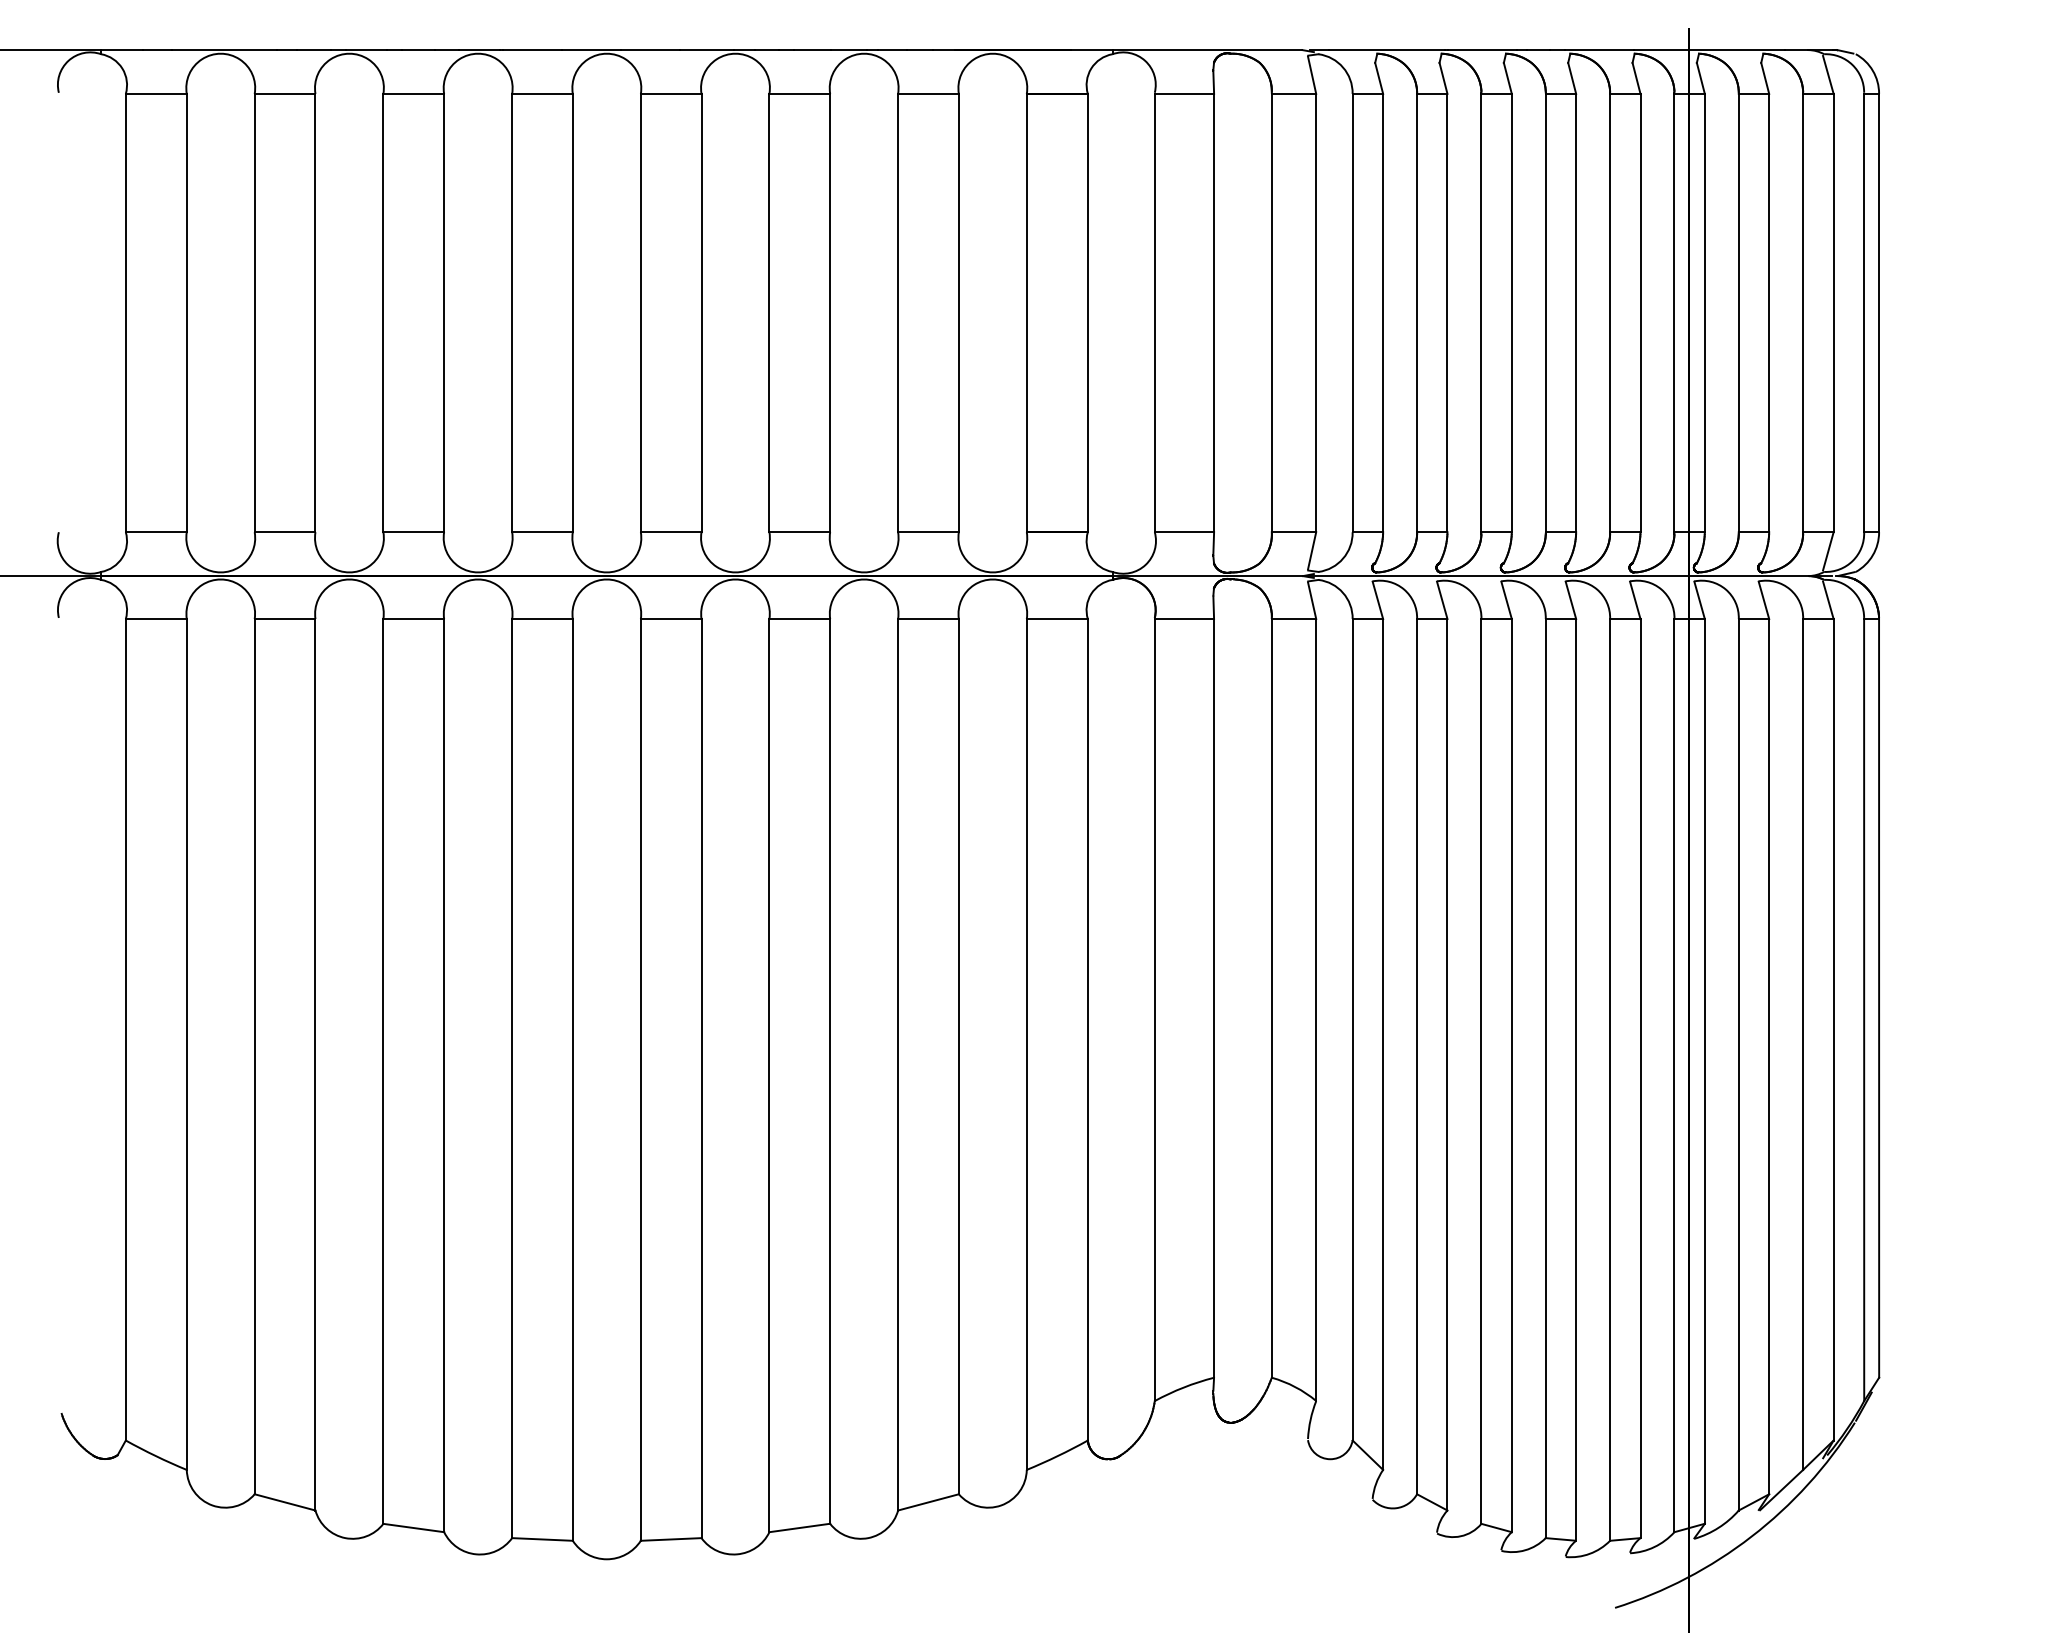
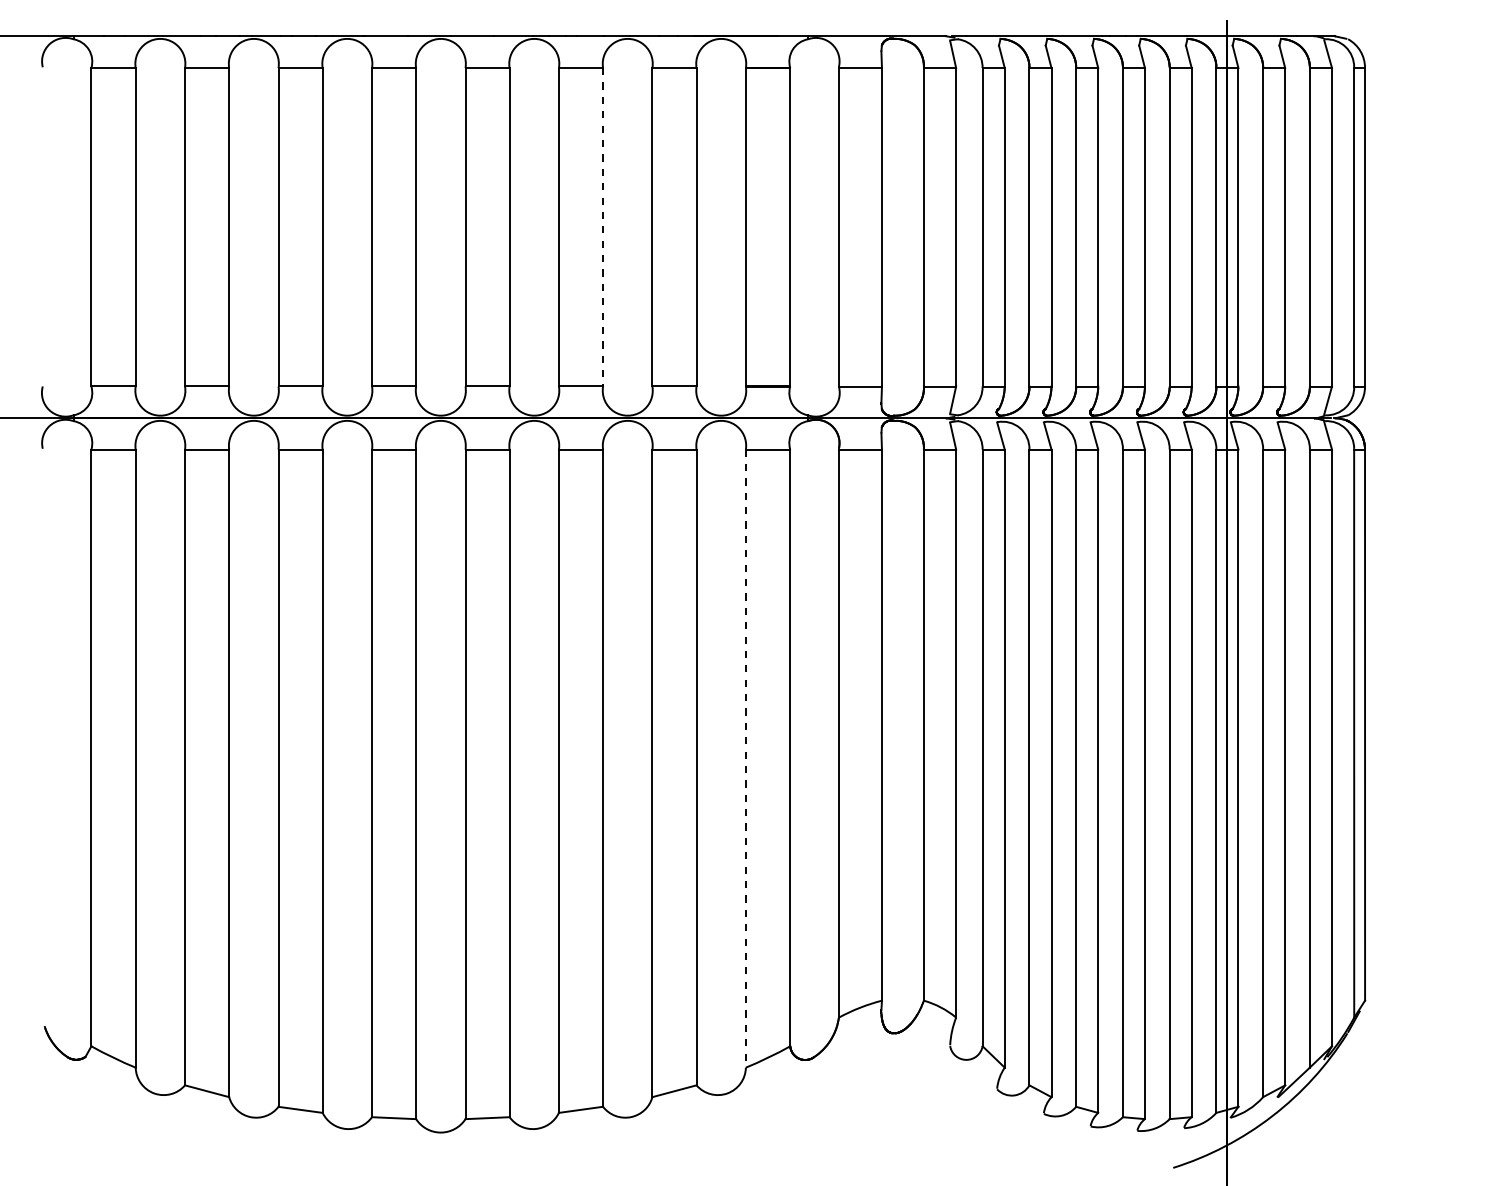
line: (830, 313) -> (603, 227), solid -> dashed
line: (1026, 1045) -> (745, 759), solid -> dashed

